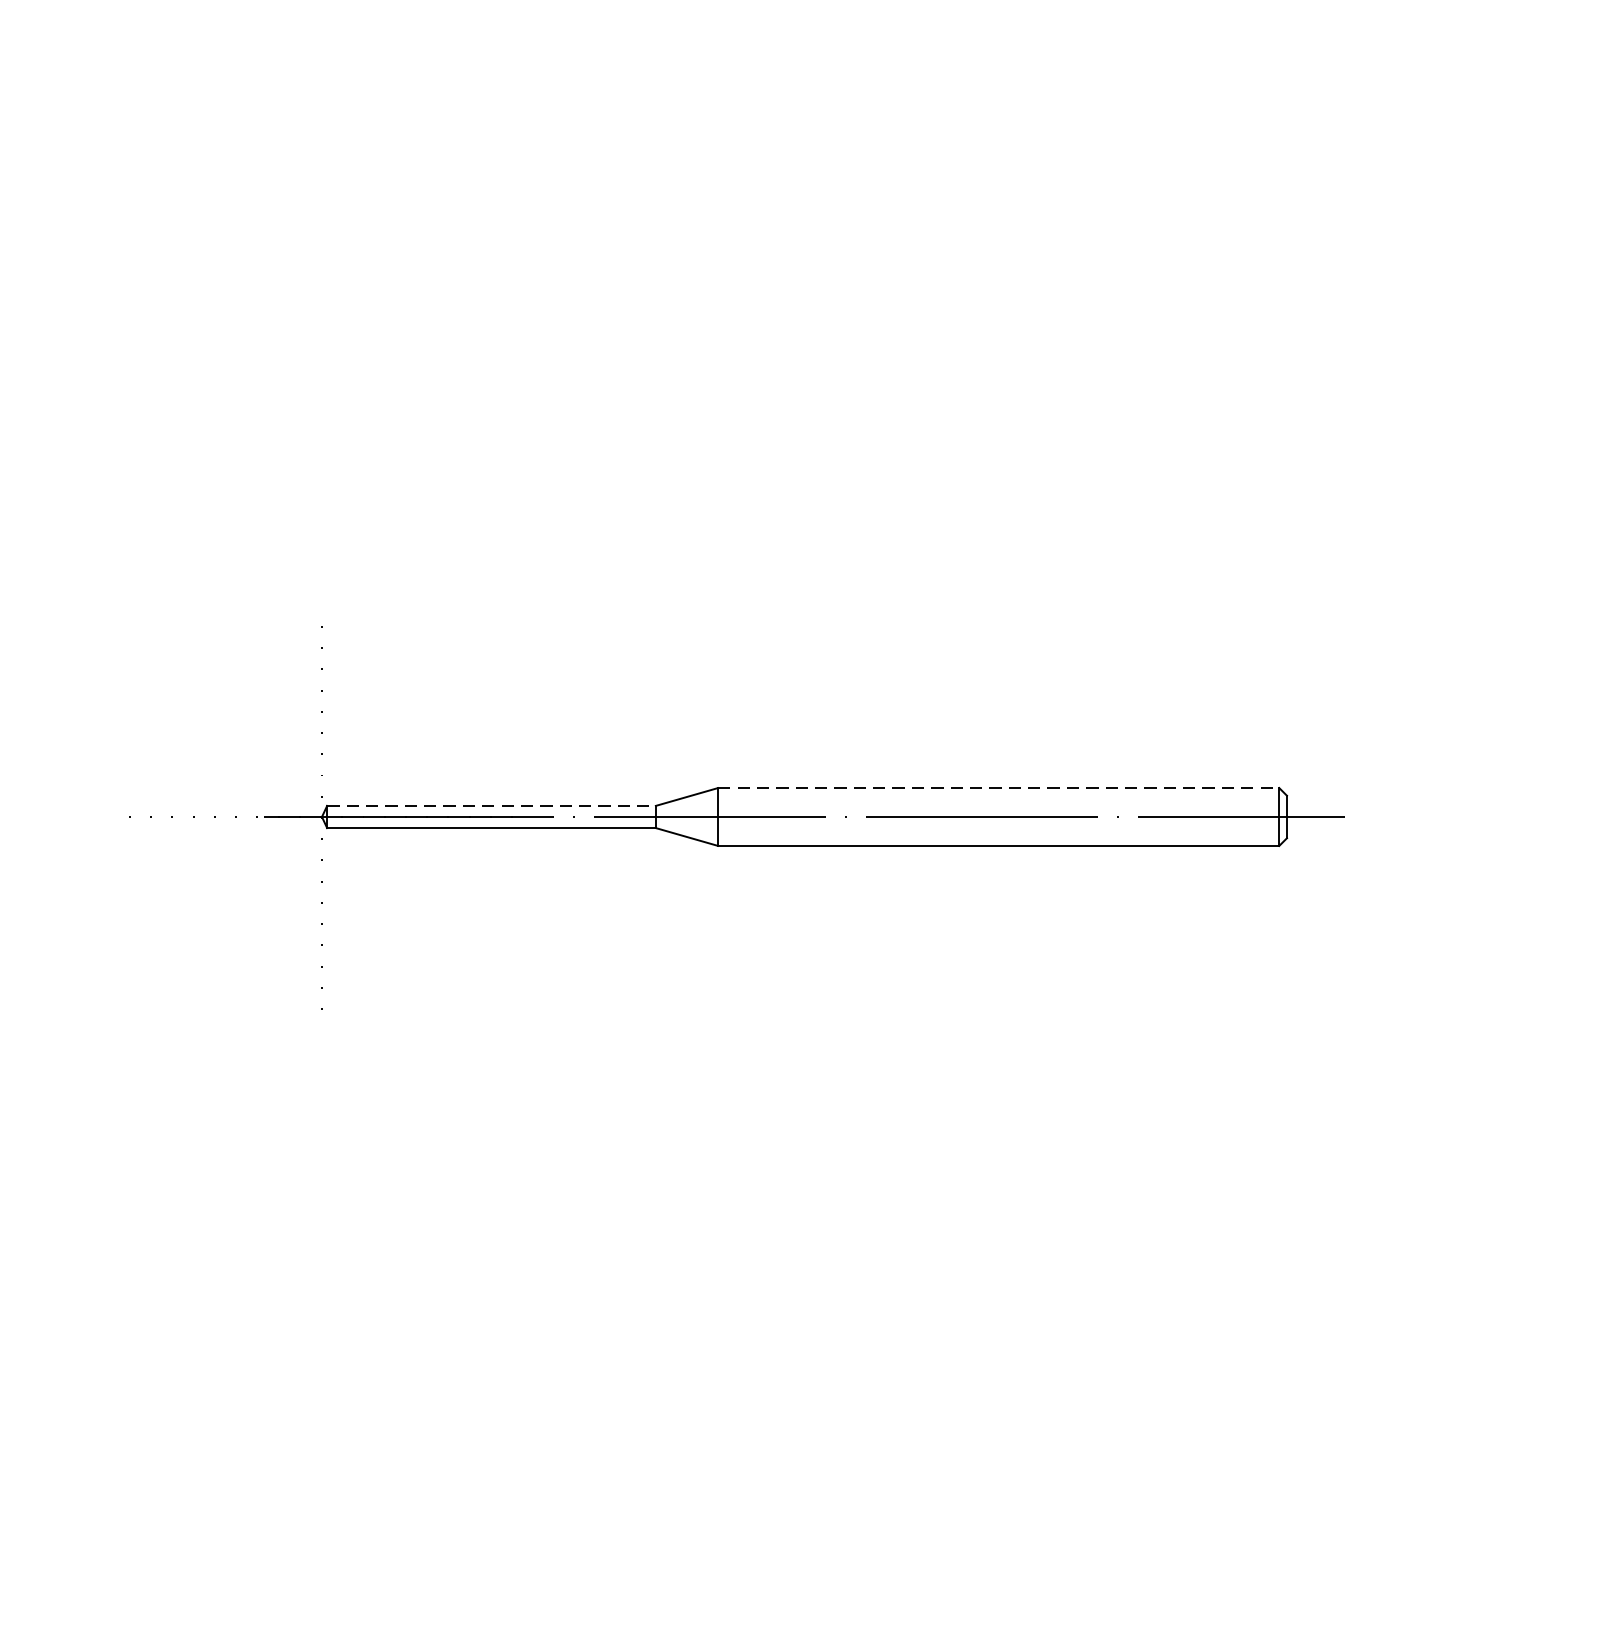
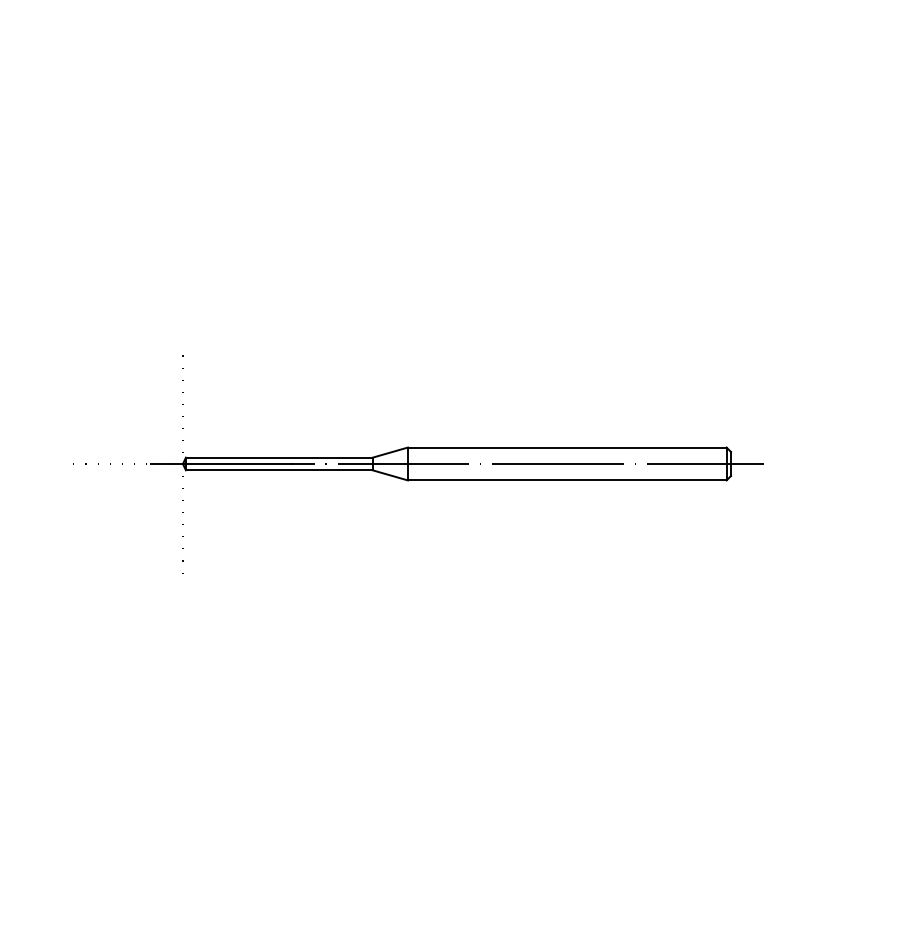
line: (999, 787) -> (567, 447), dashed -> solid
line: (491, 805) -> (279, 457), dashed -> solid

